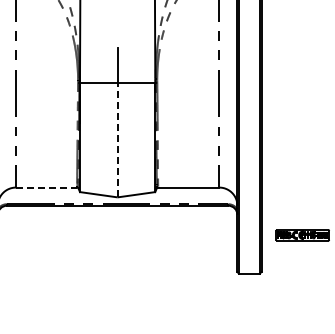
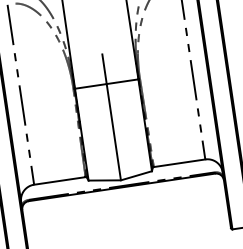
line: (117, 139) -> (113, 131), dashed -> solid
line: (46, 187) -> (59, 180), dashed -> solid

